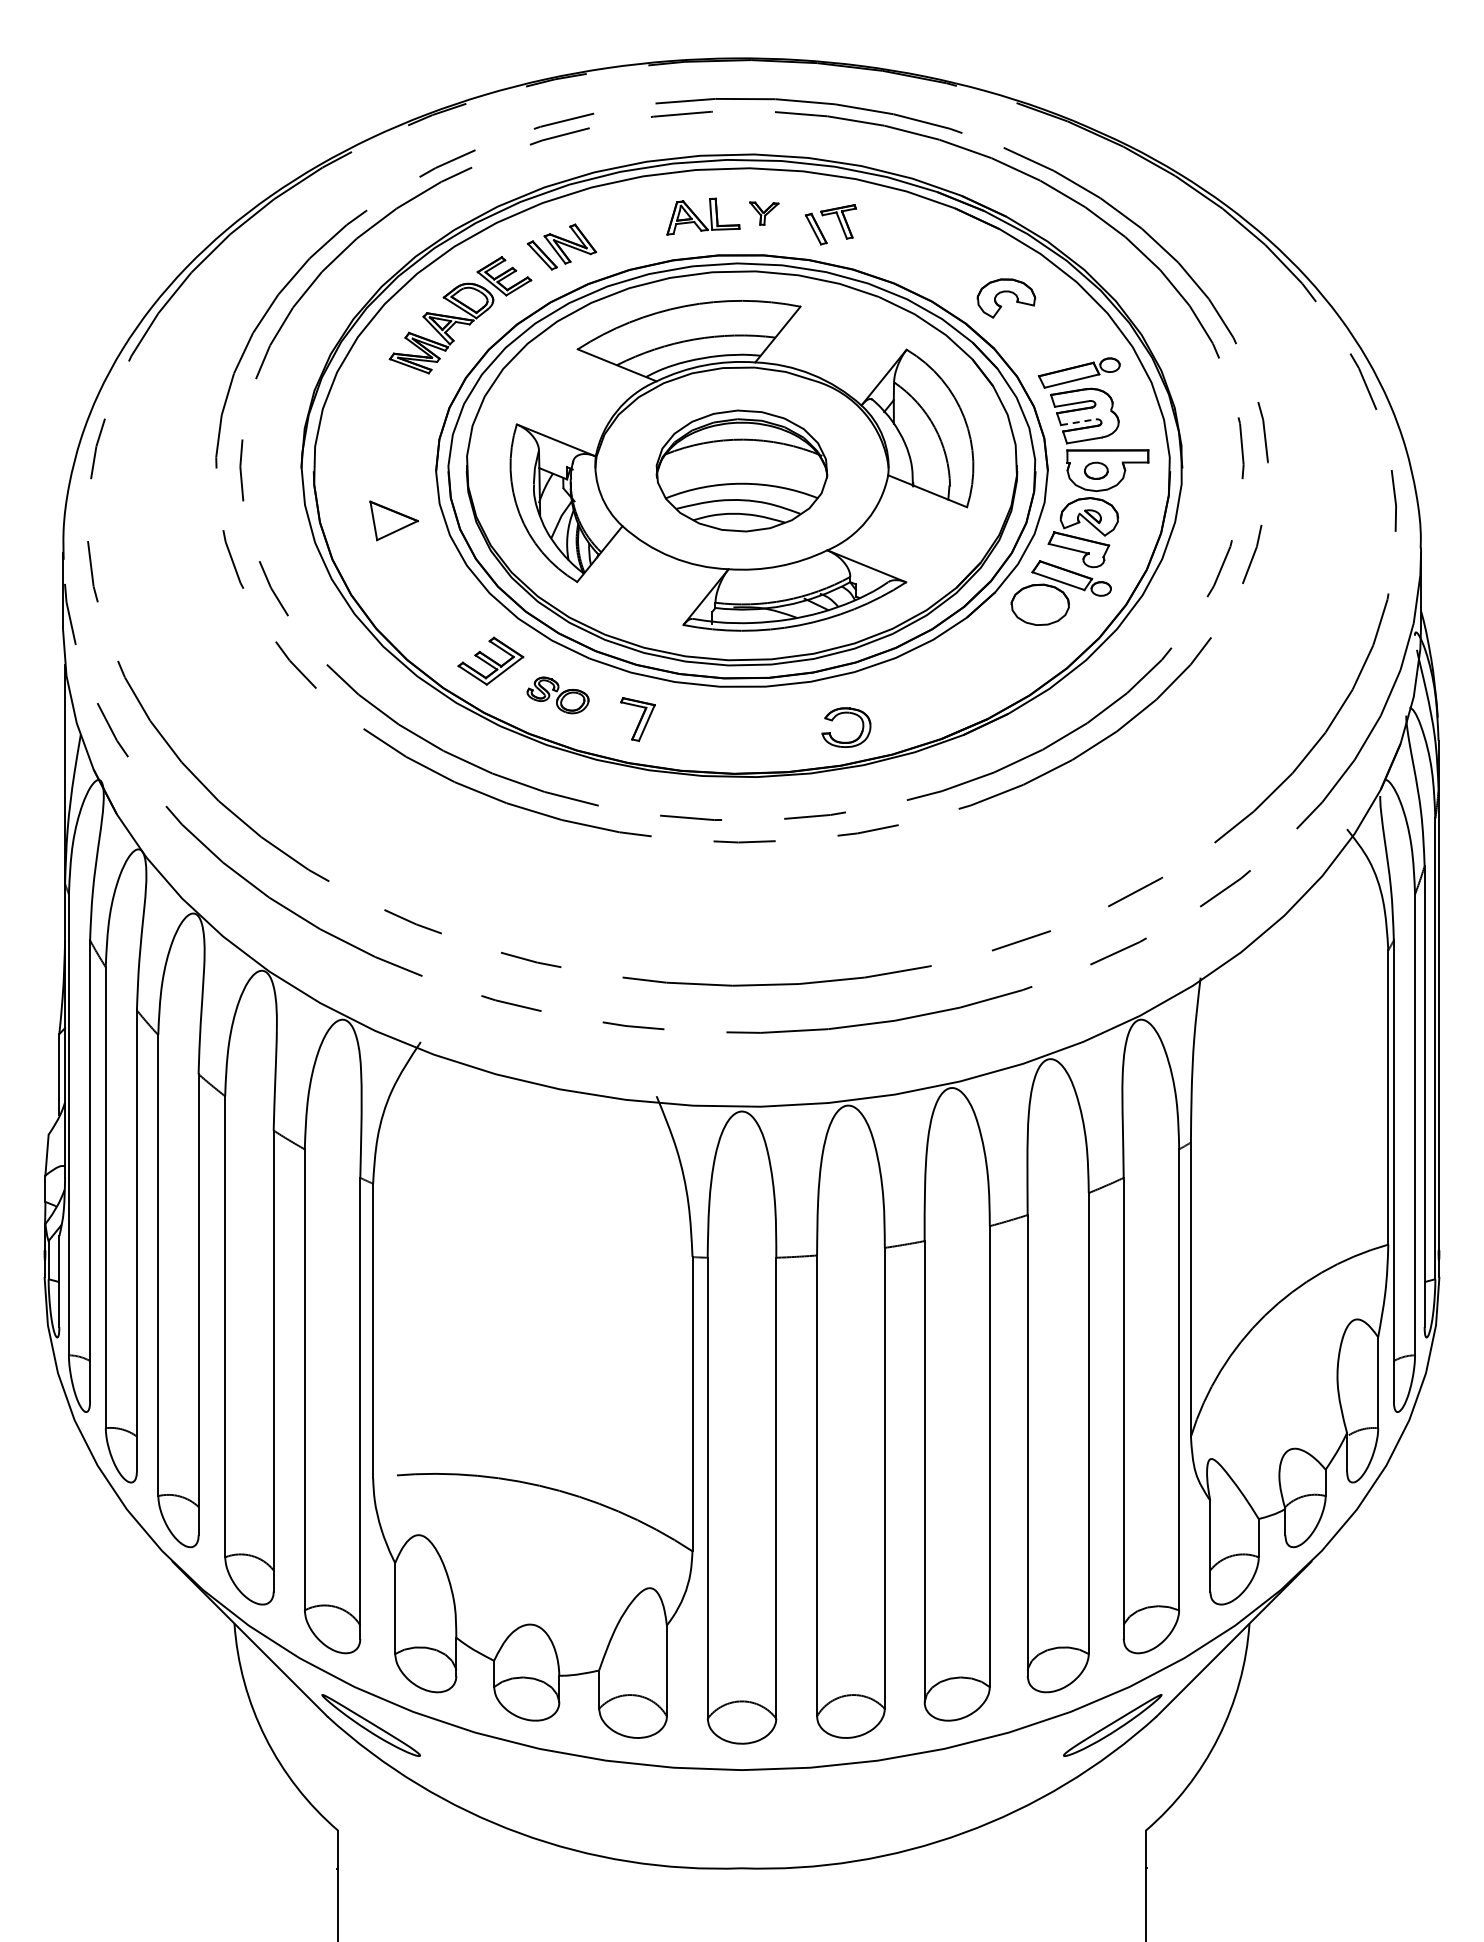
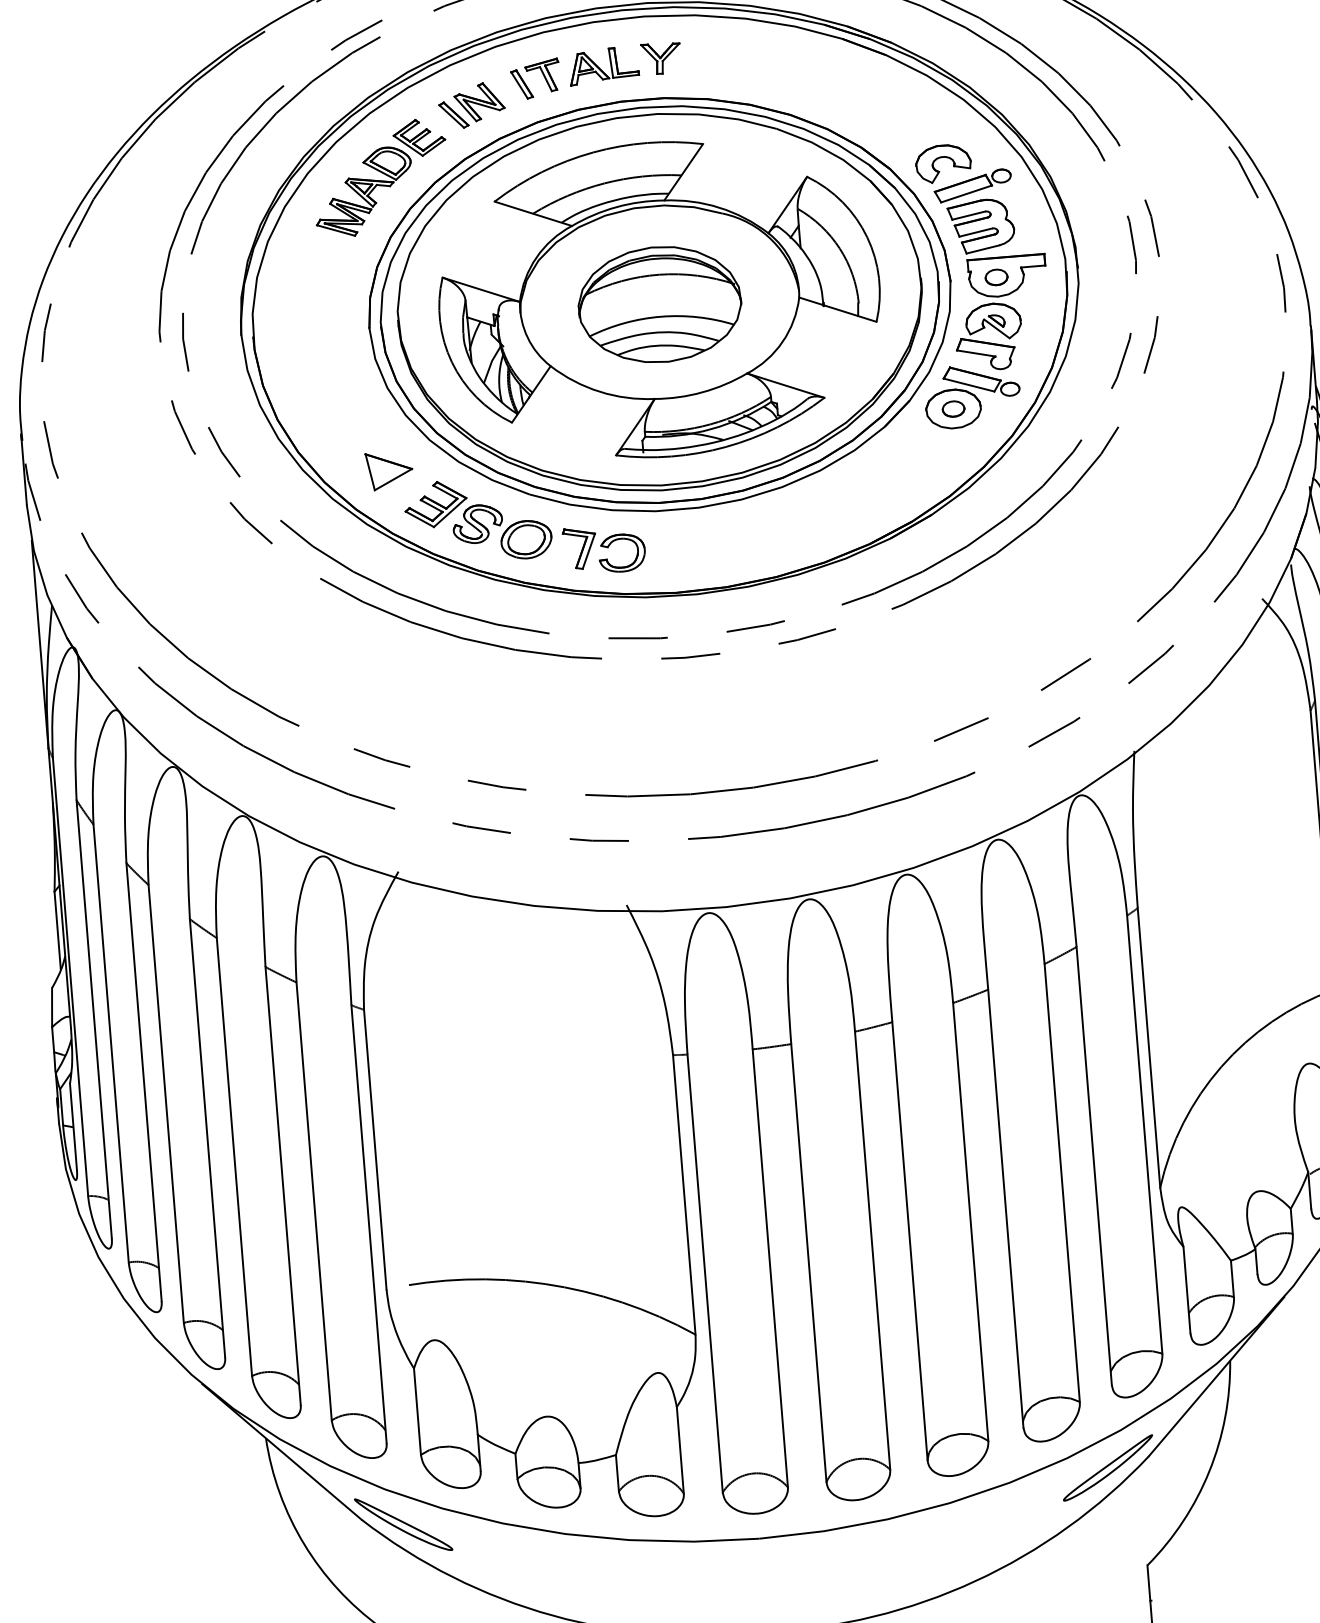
part: (764, 213) -> (661, 58), size x1.43
part: (838, 220) -> (542, 74), moved
part: (1006, 298) -> (943, 163), moved
line: (1078, 422) -> (975, 232), dashed -> solid
part: (393, 520) -> (388, 470), moved
part: (1040, 604) -> (953, 408), added
part: (557, 695) -> (501, 531), size x1.67
part: (841, 714) -> (616, 540), moved

